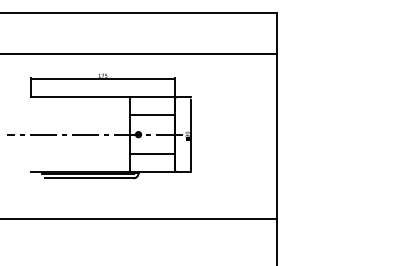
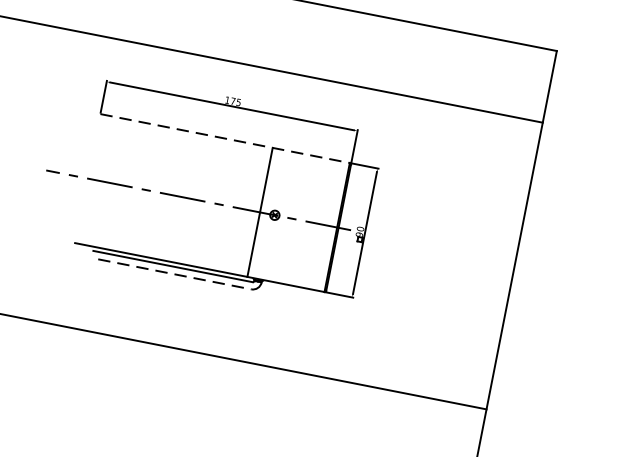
line: (102, 97) -> (225, 138), solid -> dashed
line: (152, 115) -> (305, 186), removed
line: (152, 153) -> (292, 252), removed
line: (89, 178) -> (174, 274), solid -> dashed

